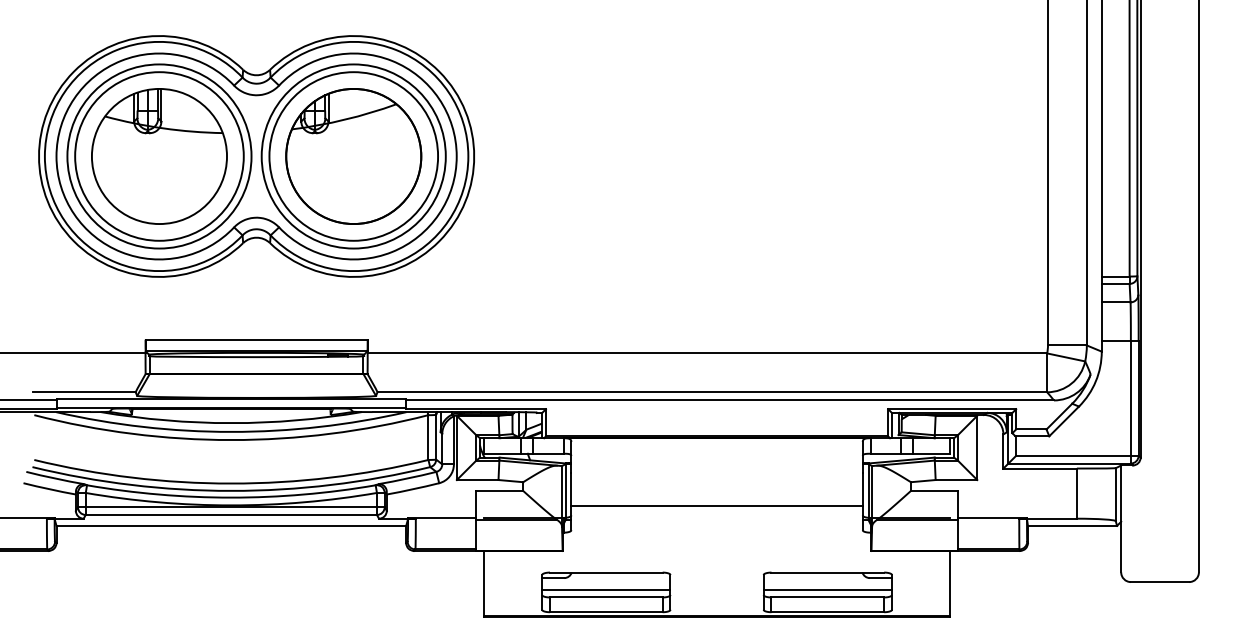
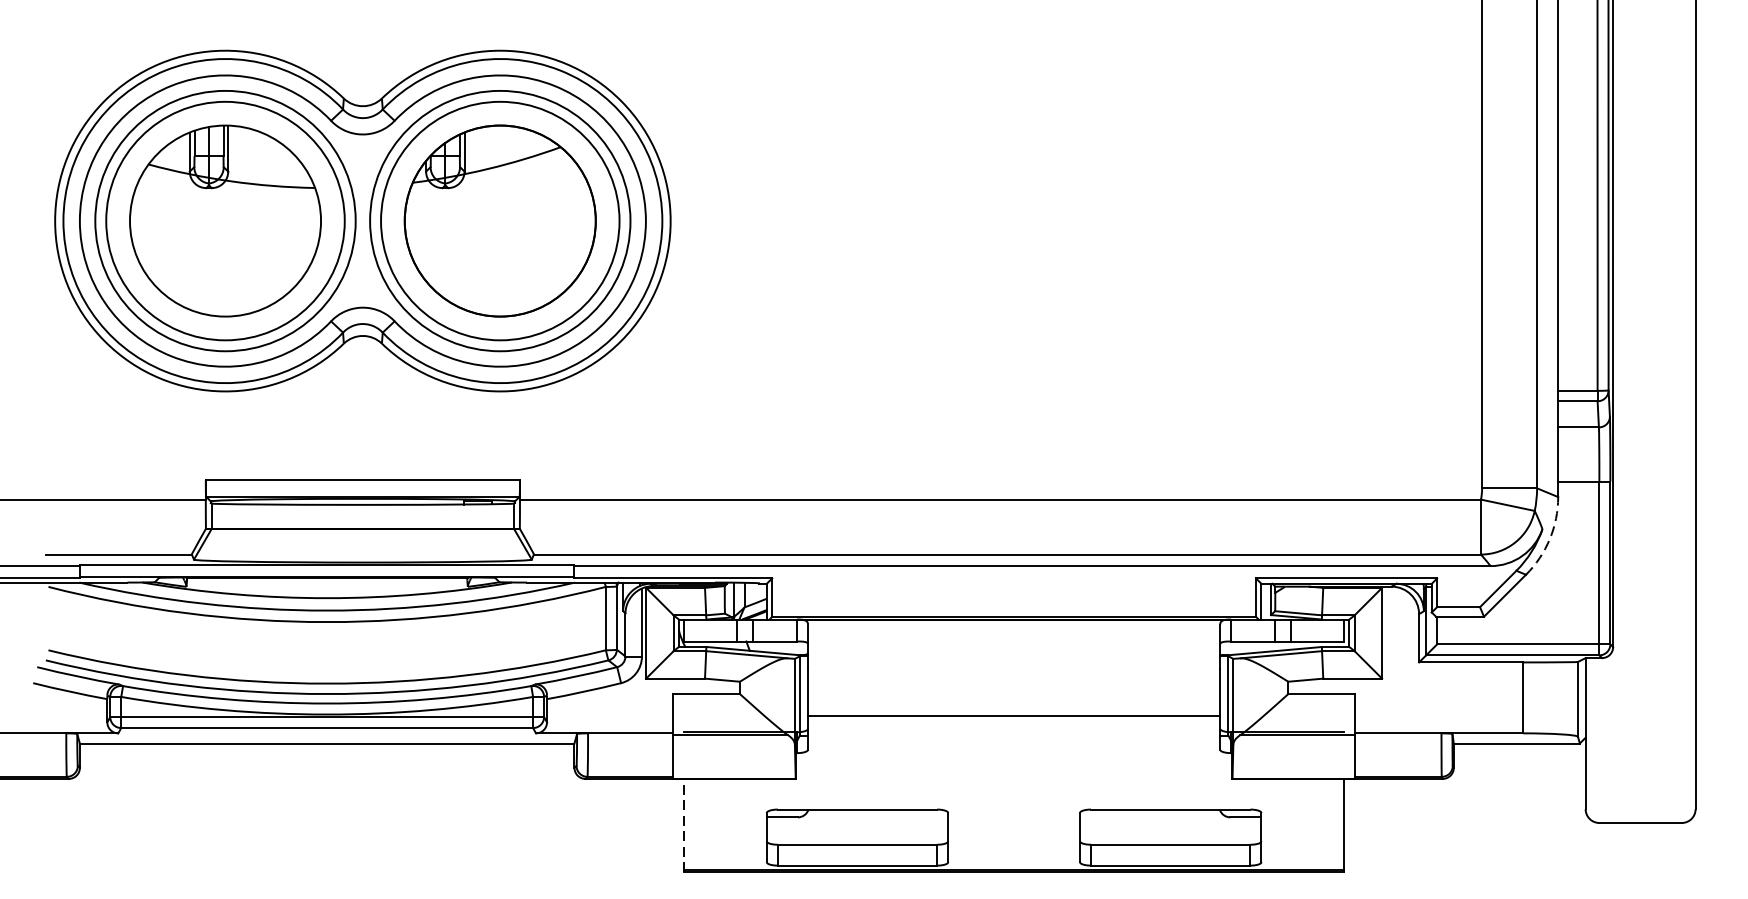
arc: (1095, 381) -> (1549, 539), solid -> dashed
line: (483, 583) -> (683, 824), solid -> dashed
line: (606, 589) -> (857, 833), removed
line: (827, 589) -> (1170, 833), removed

